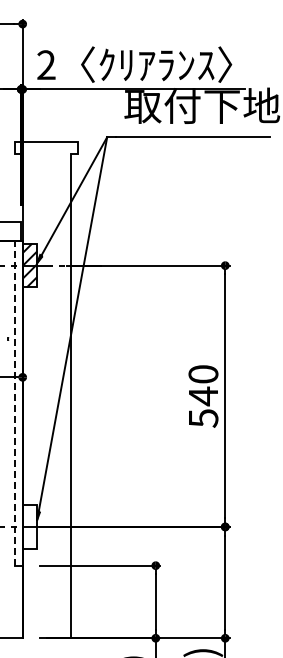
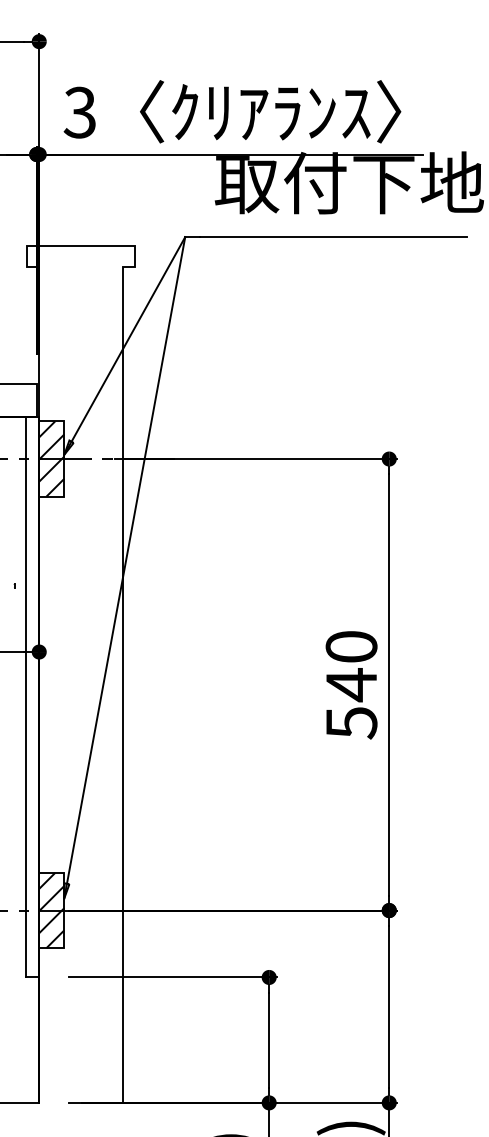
text: (46, 65) -> (80, 113), 2 -> 3
line: (14, 403) -> (25, 697), dashed -> solid
hatch: (29, 526) -> (50, 909), added

